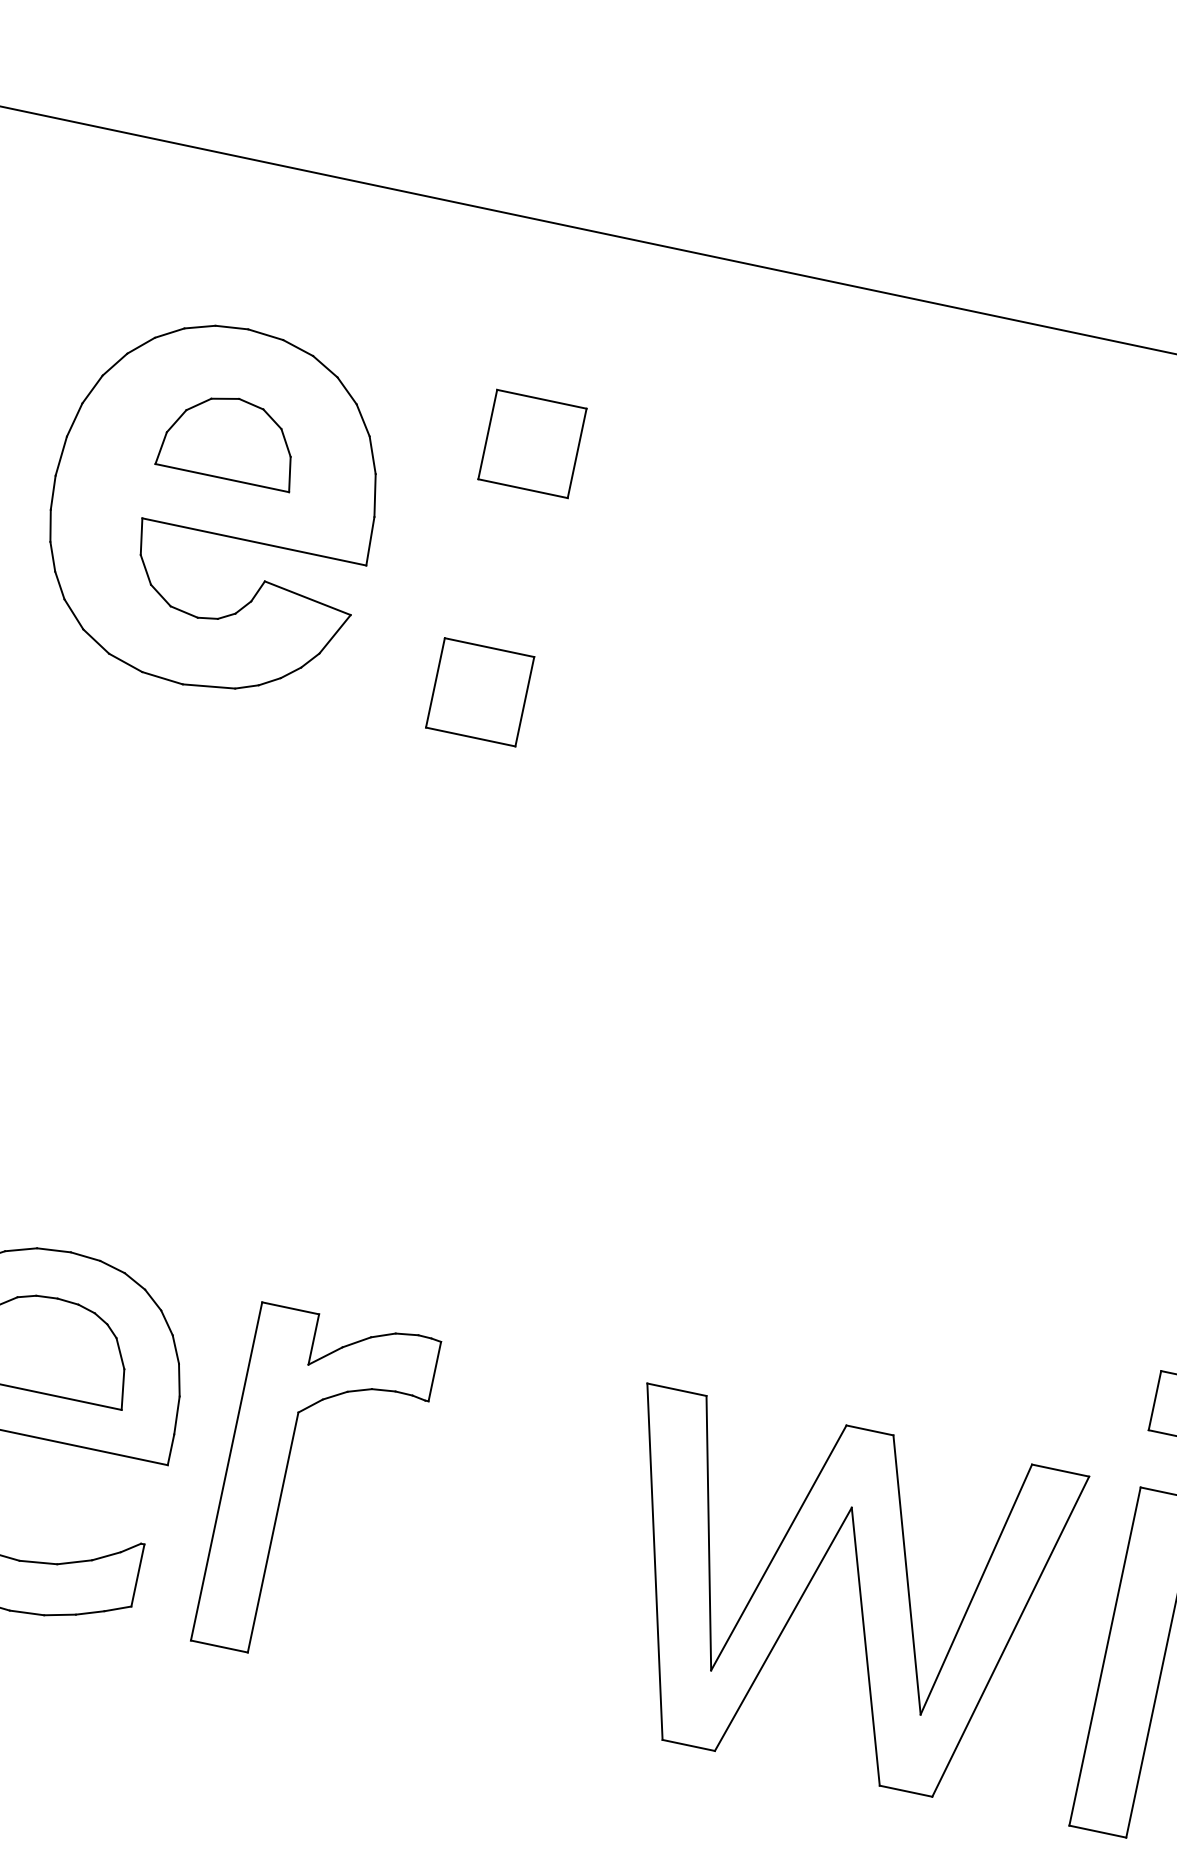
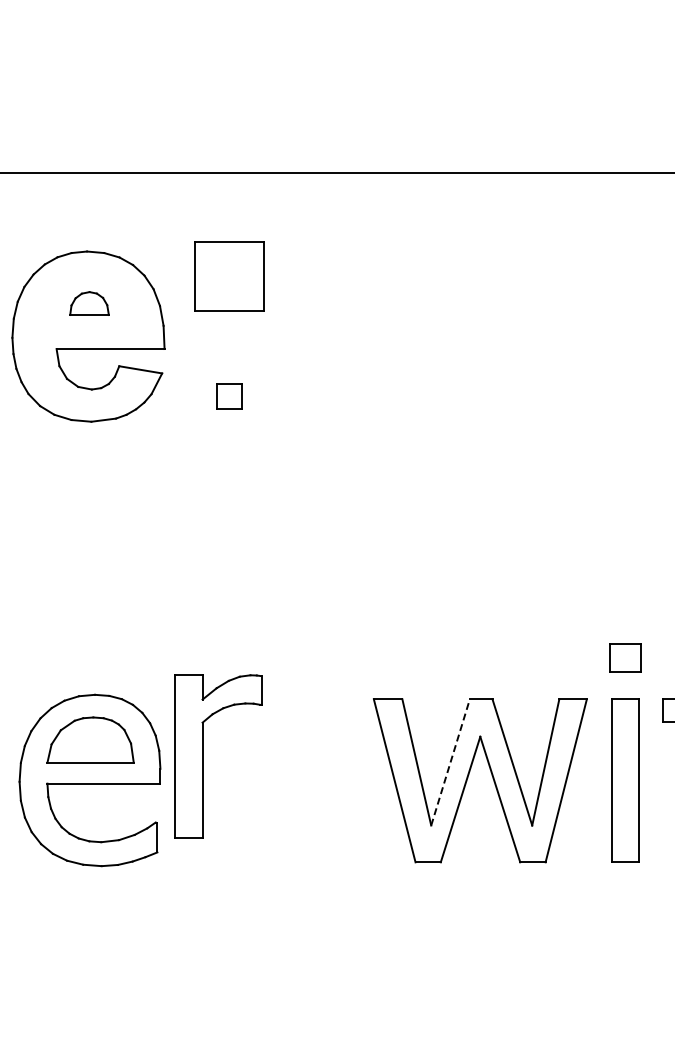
part: (230, 438) -> (89, 303), size x0.6
part: (532, 443) -> (229, 276), size x1.6
part: (480, 692) -> (229, 396), size x0.6
part: (285, 1483) -> (203, 756), moved
line: (779, 1546) -> (450, 761), solid -> dashed

